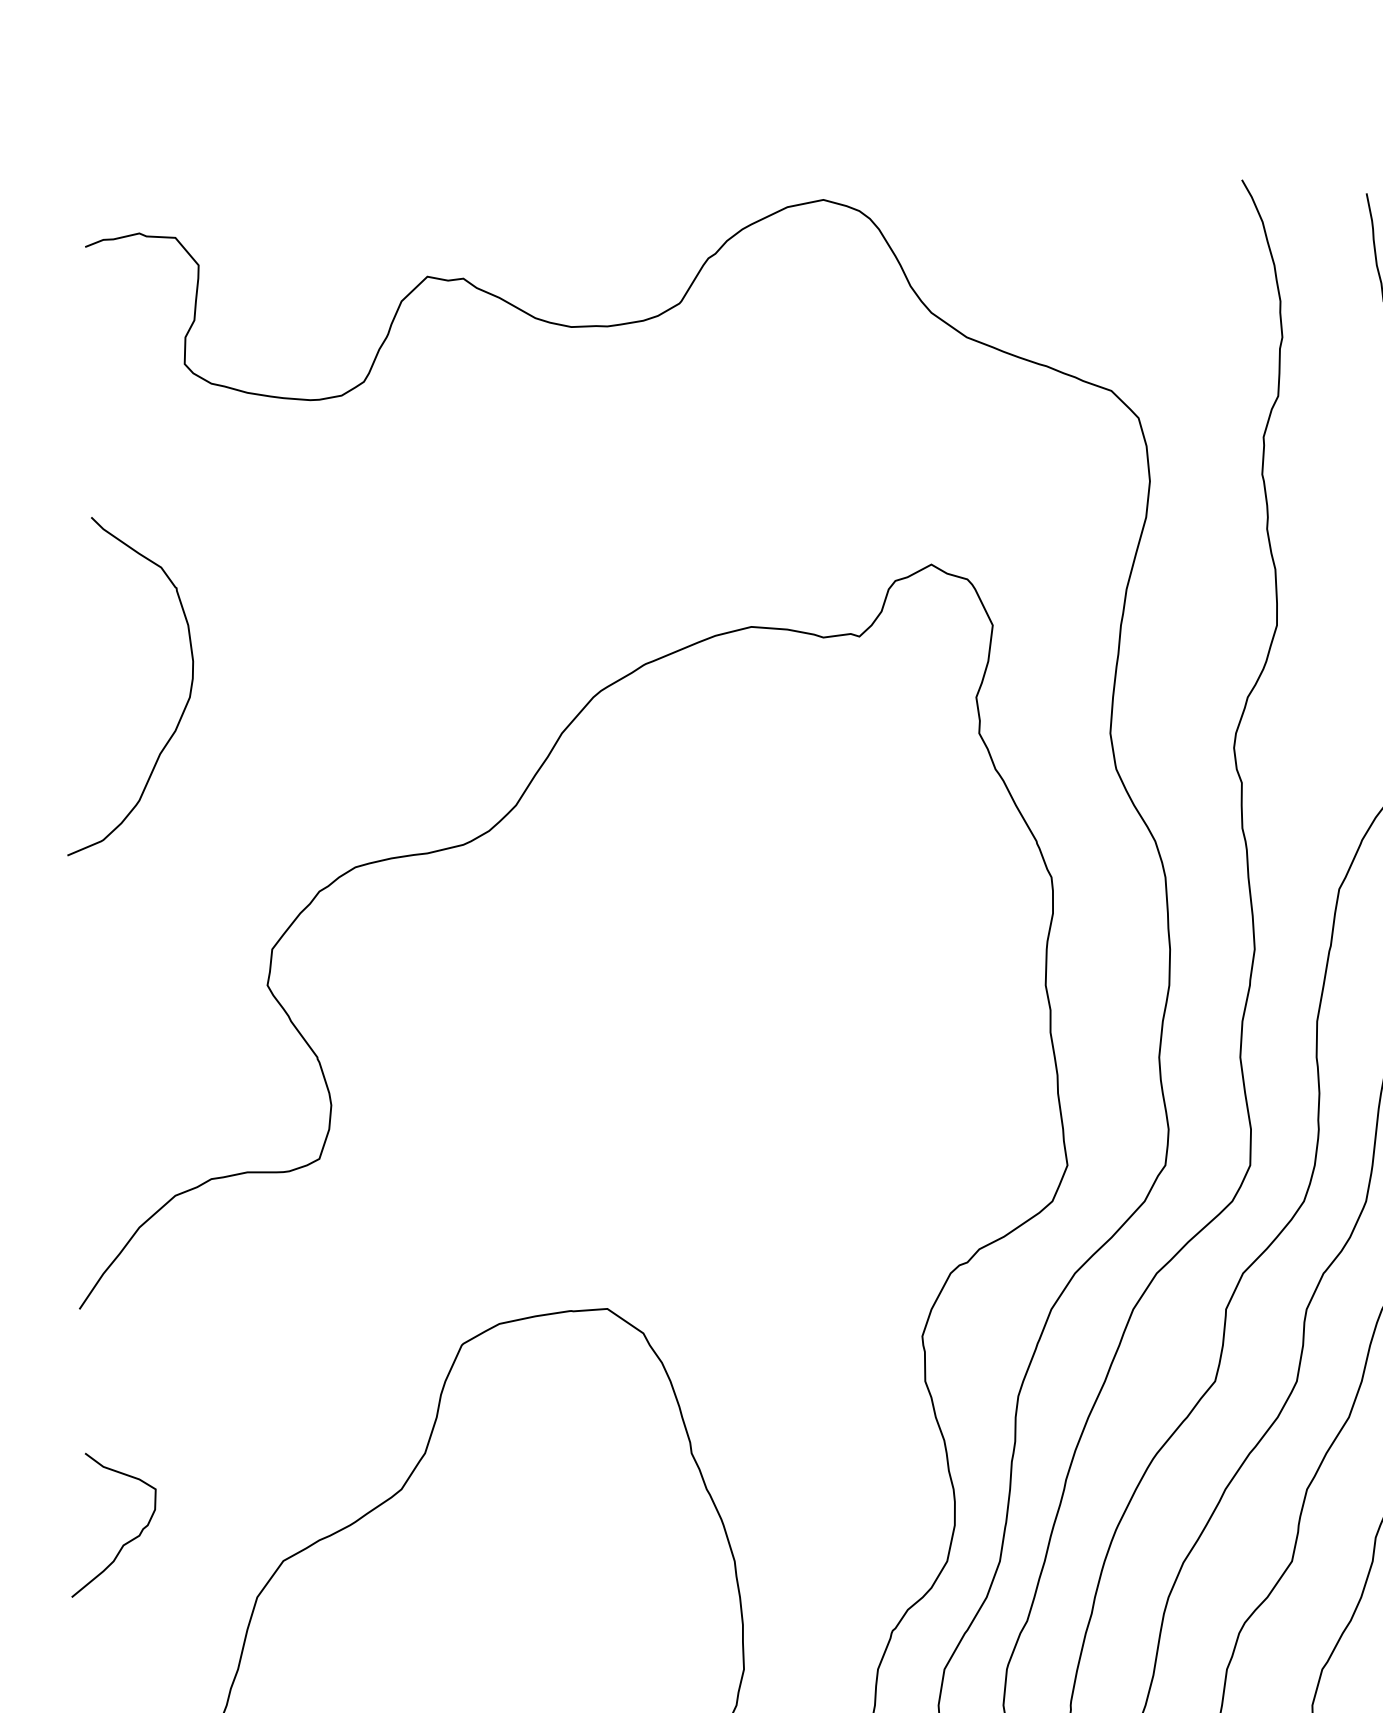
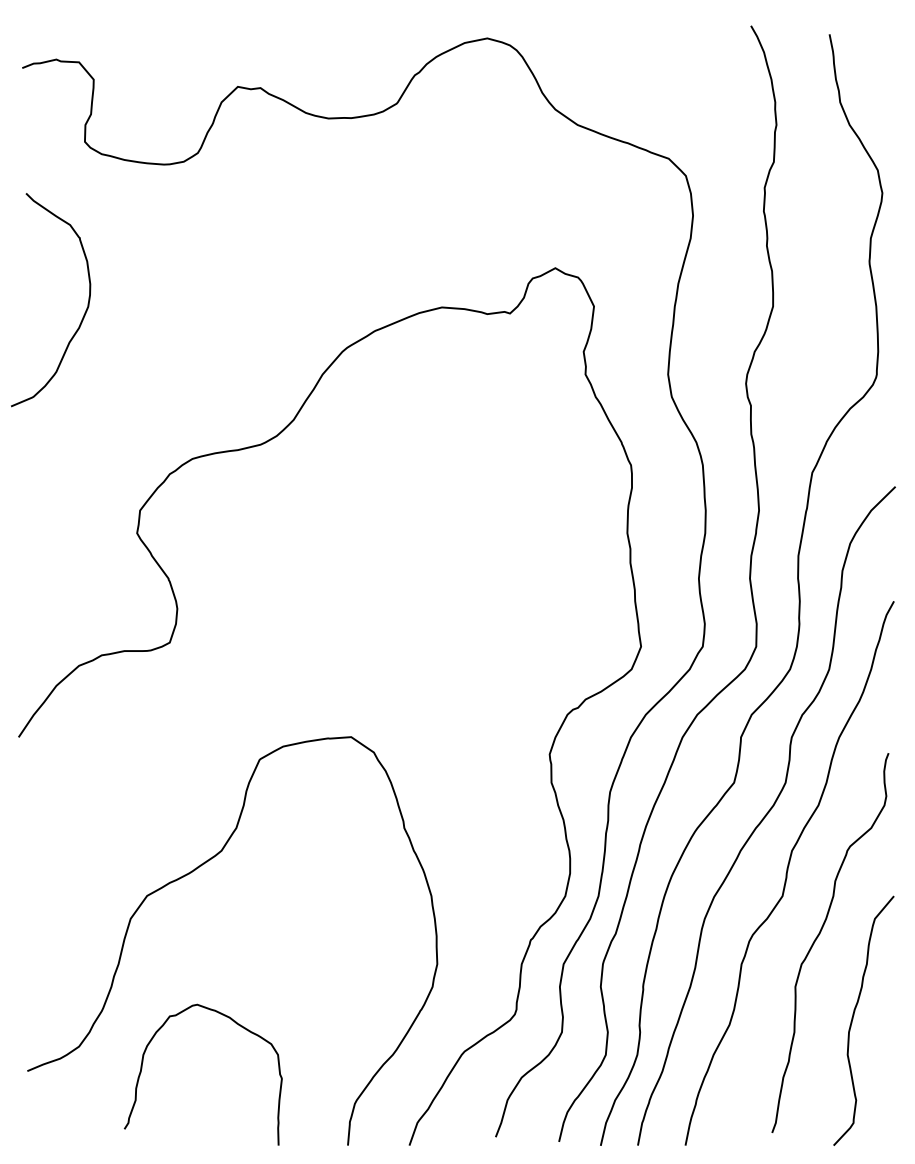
curve: (183, 706) -> (84, 312), moved
curve: (123, 1542) -> (46, 884), removed

